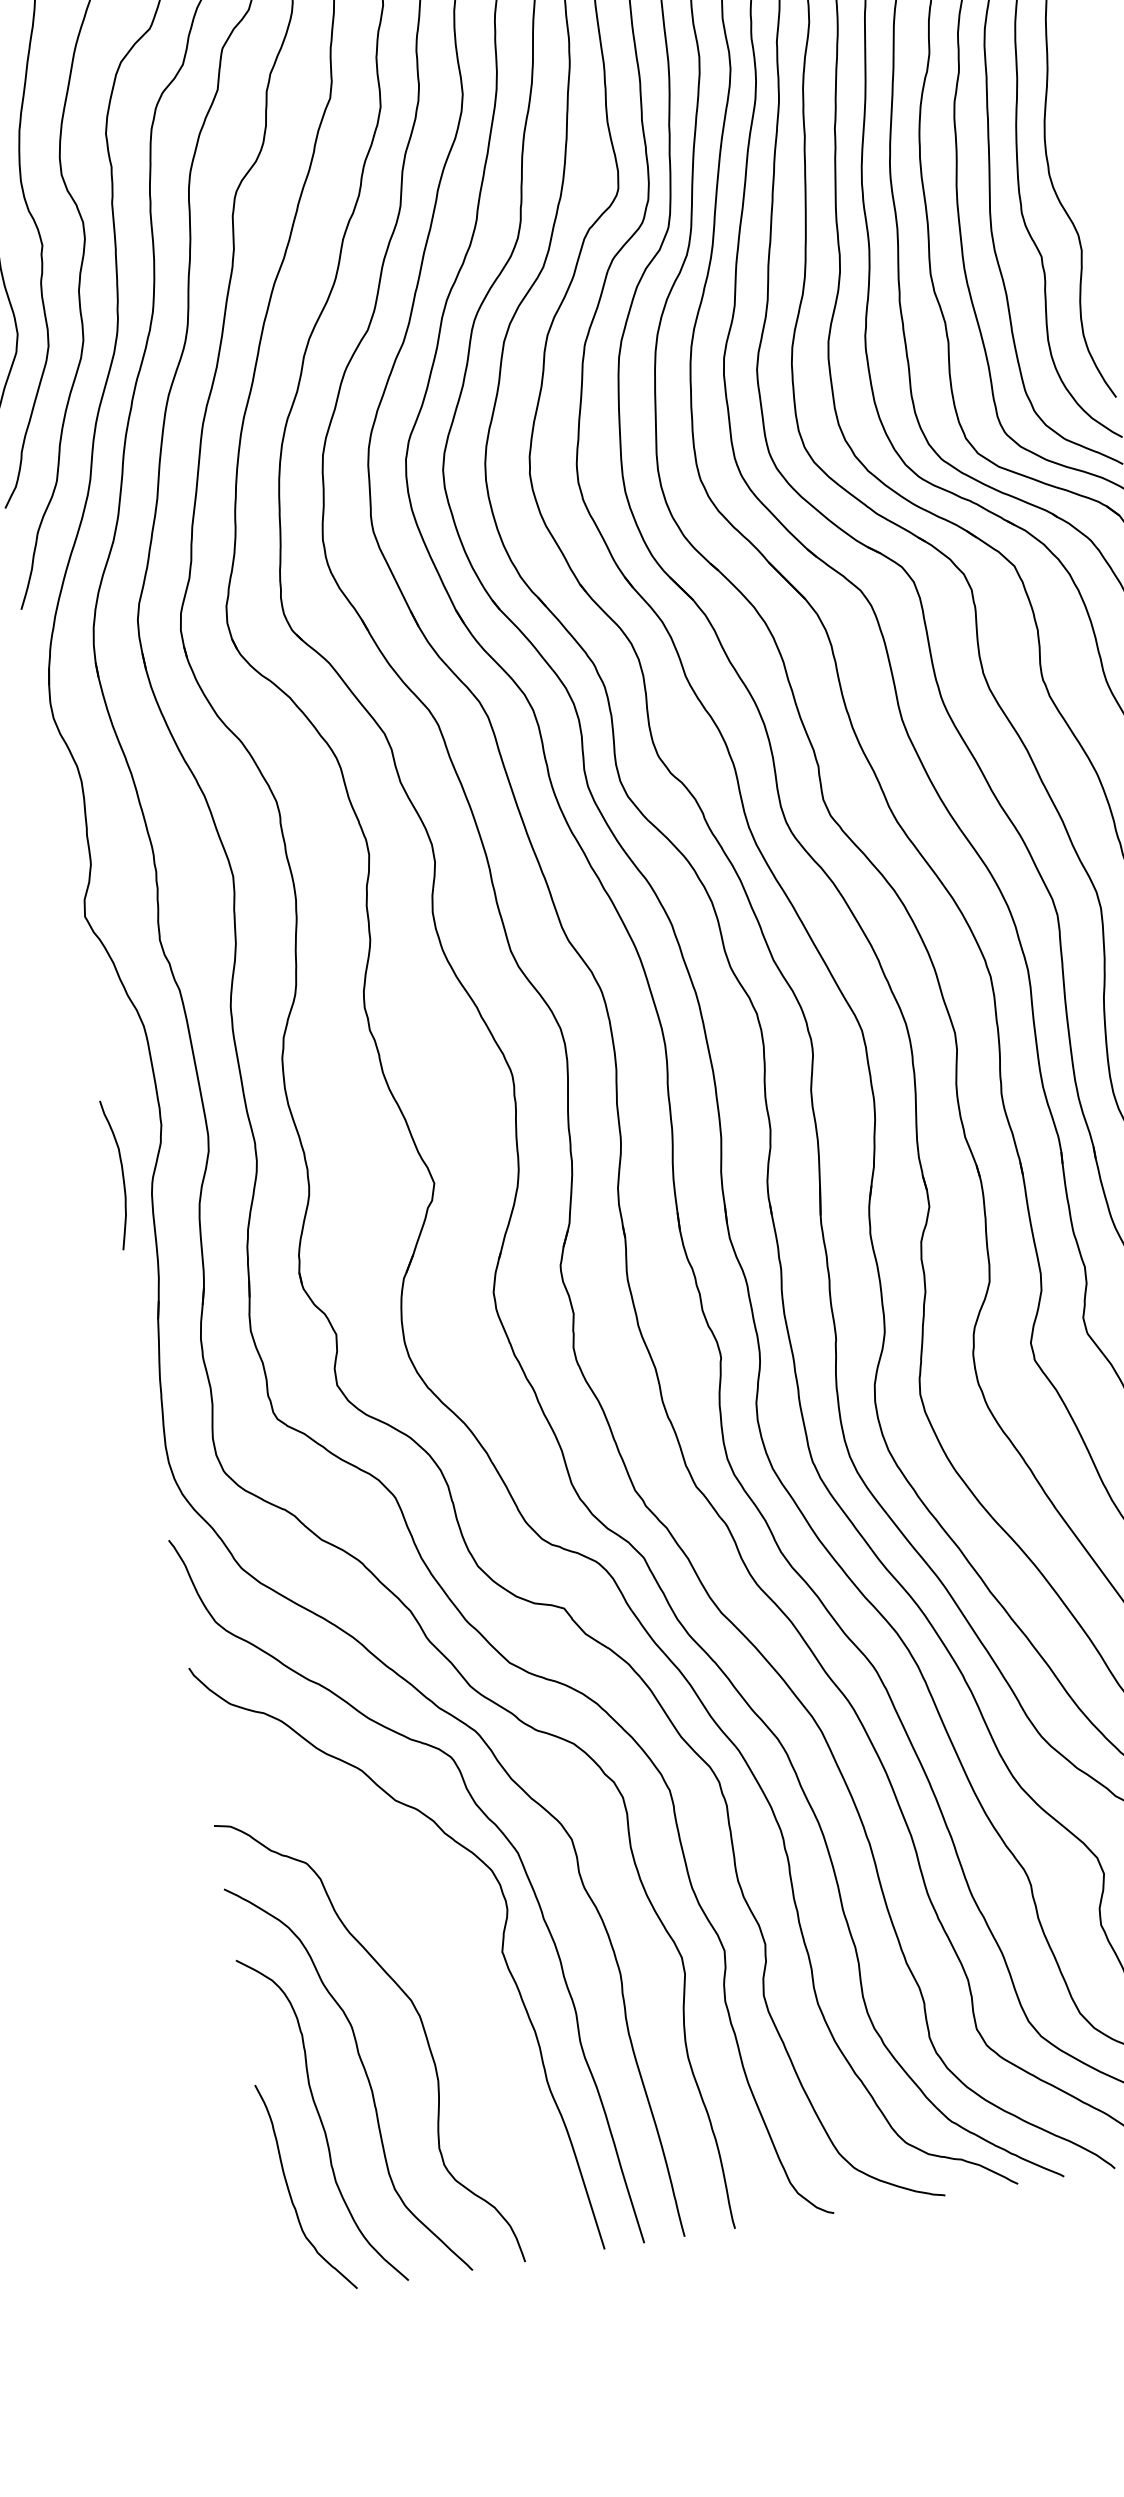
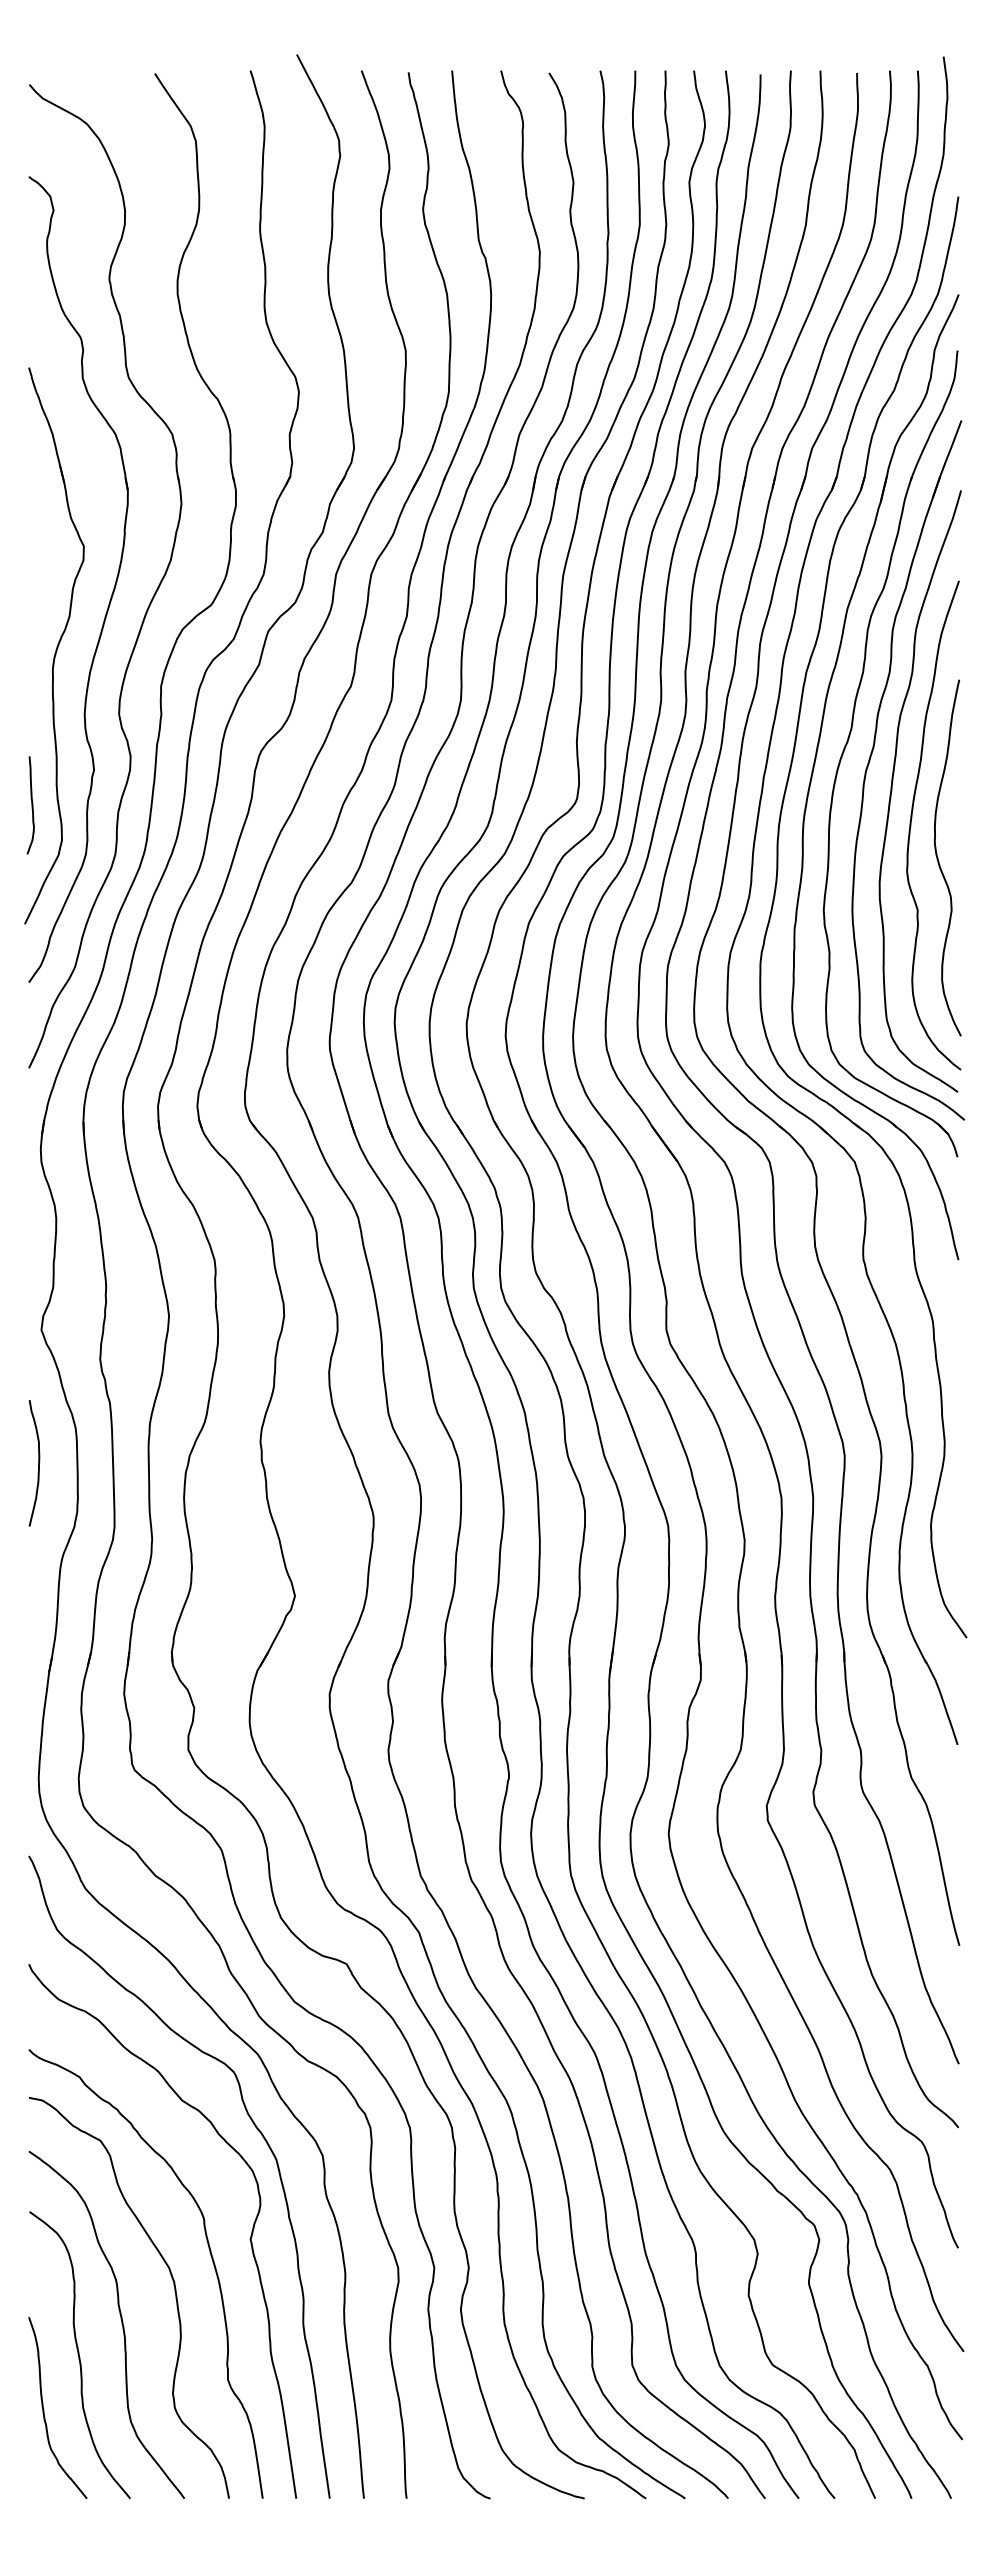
curve: (122, 1174) -> (38, 1463), moved
curve: (456, 1974) -> (209, 2252), added

